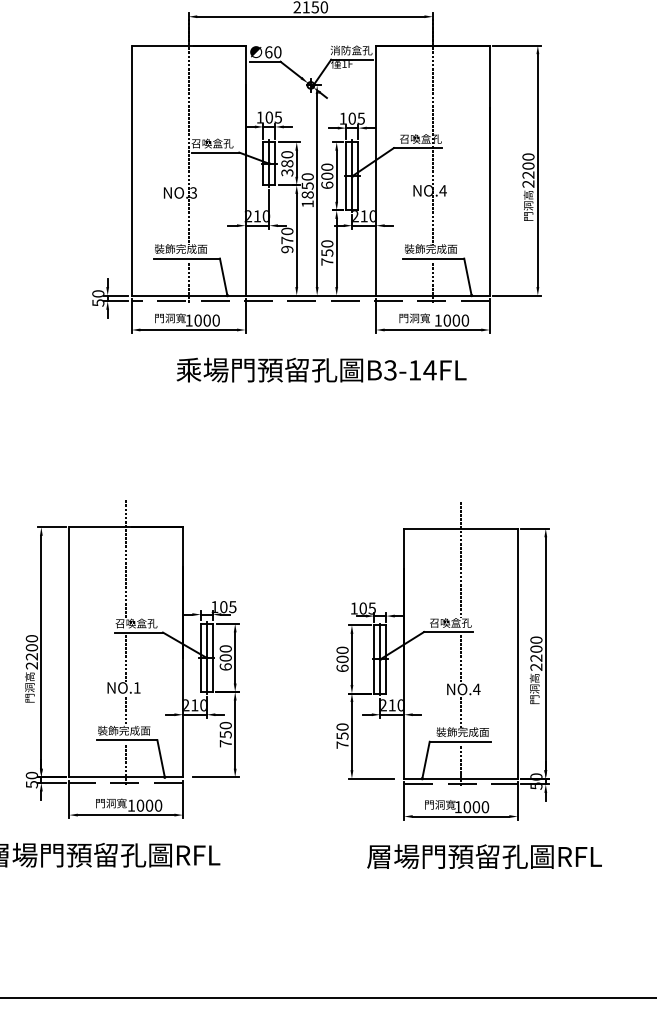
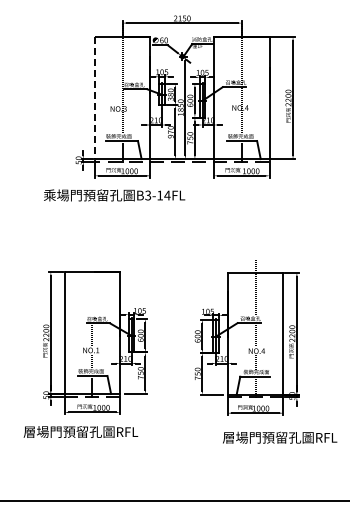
line: (132, 171) -> (95, 98), solid -> dashed
text: (321, 370) -> (114, 195), moved
line: (126, 558) -> (92, 287), removed
text: (485, 856) -> (280, 437), moved

